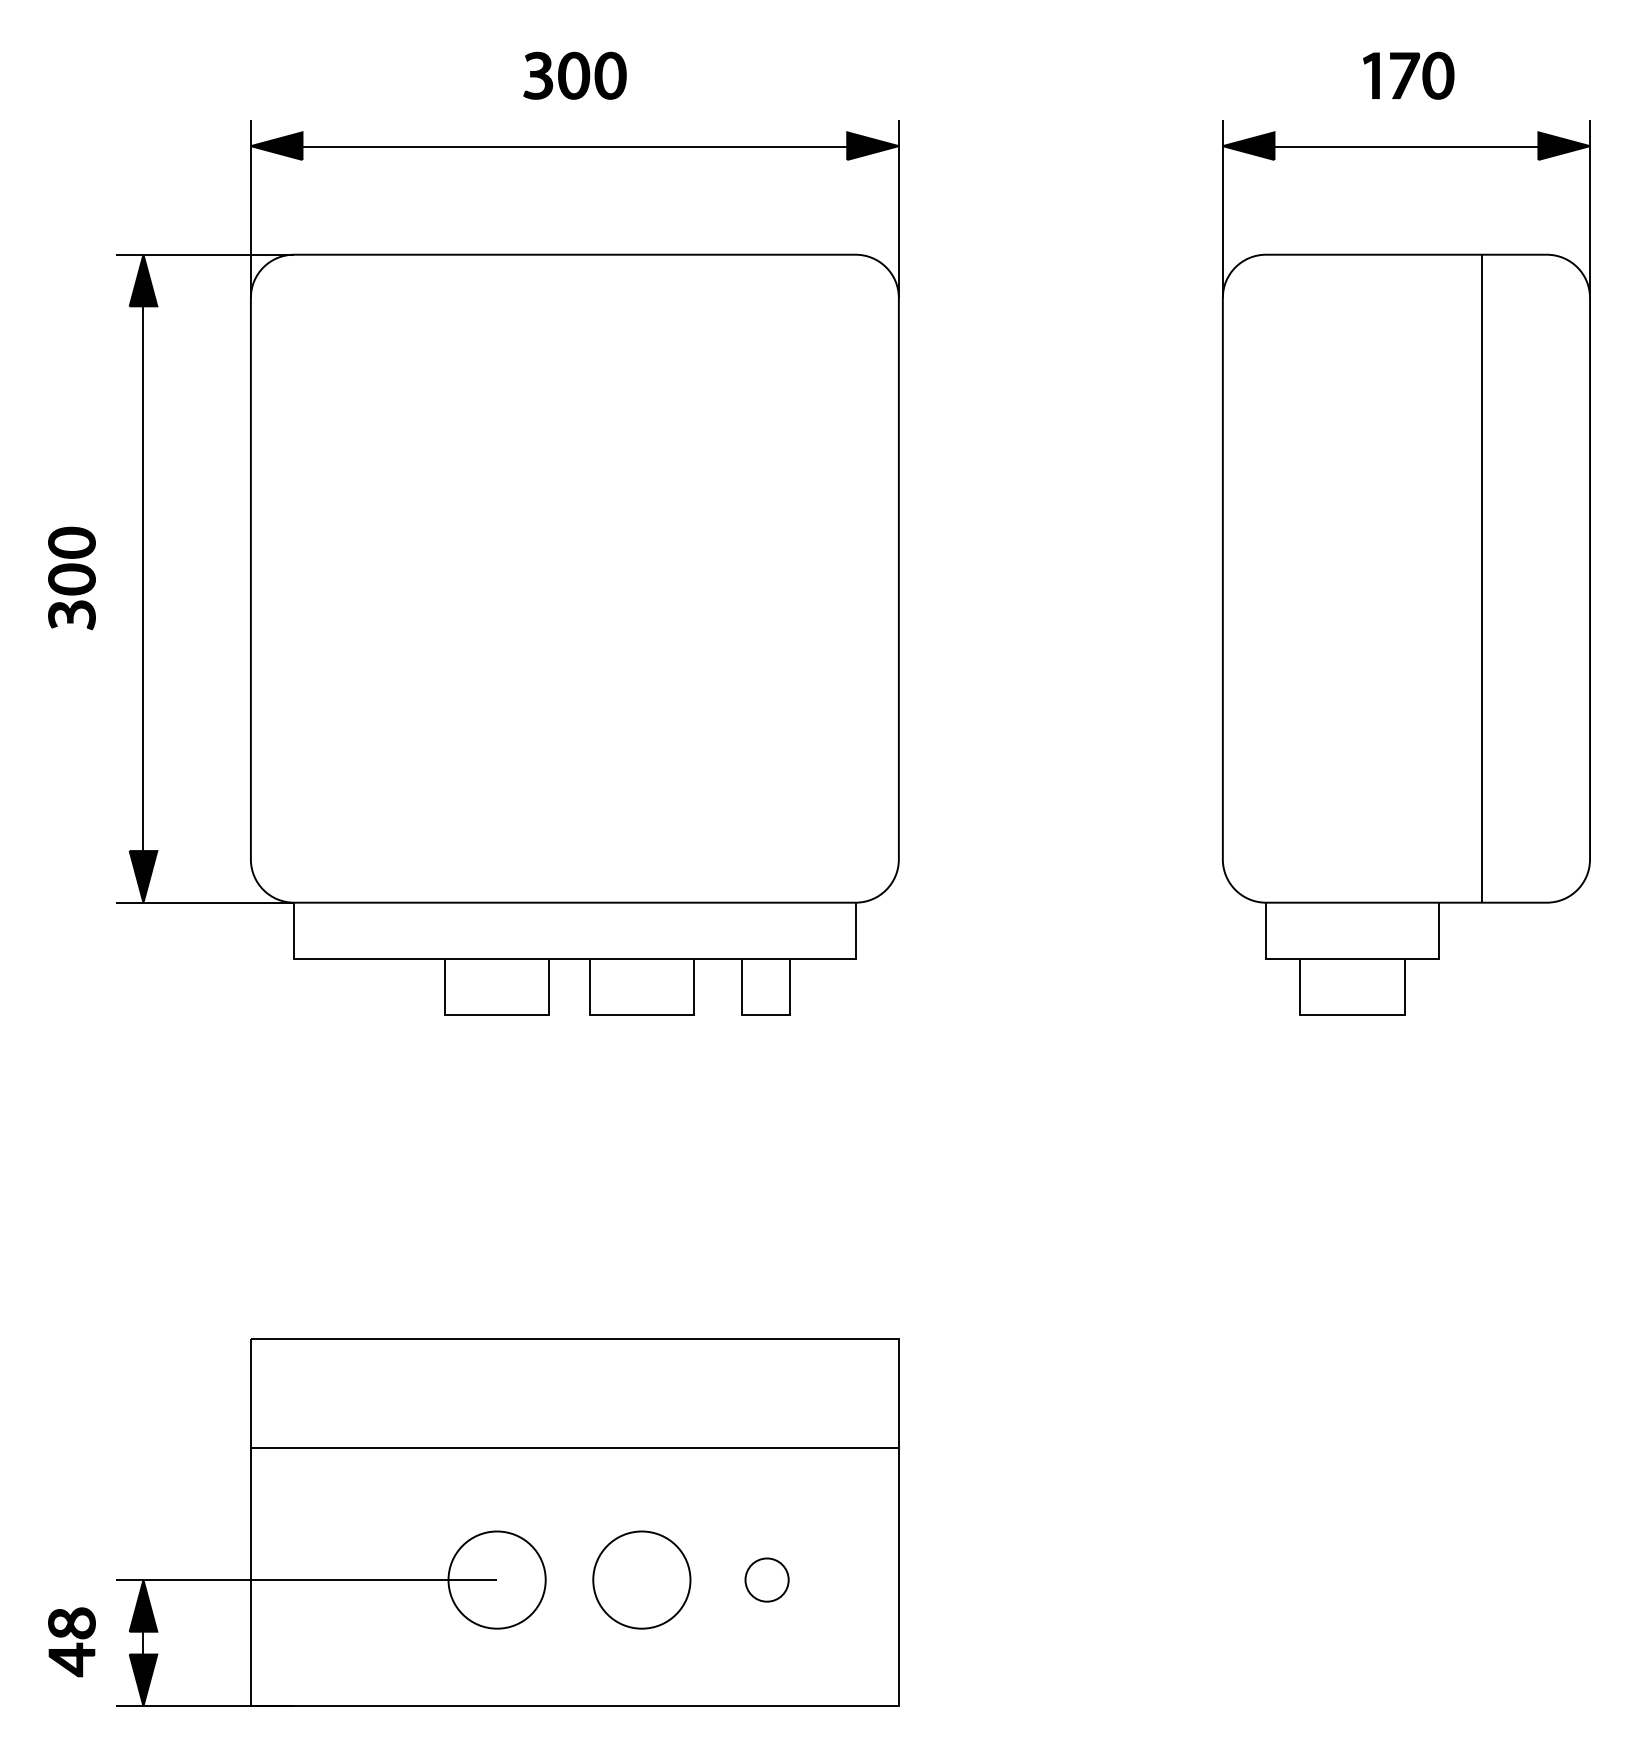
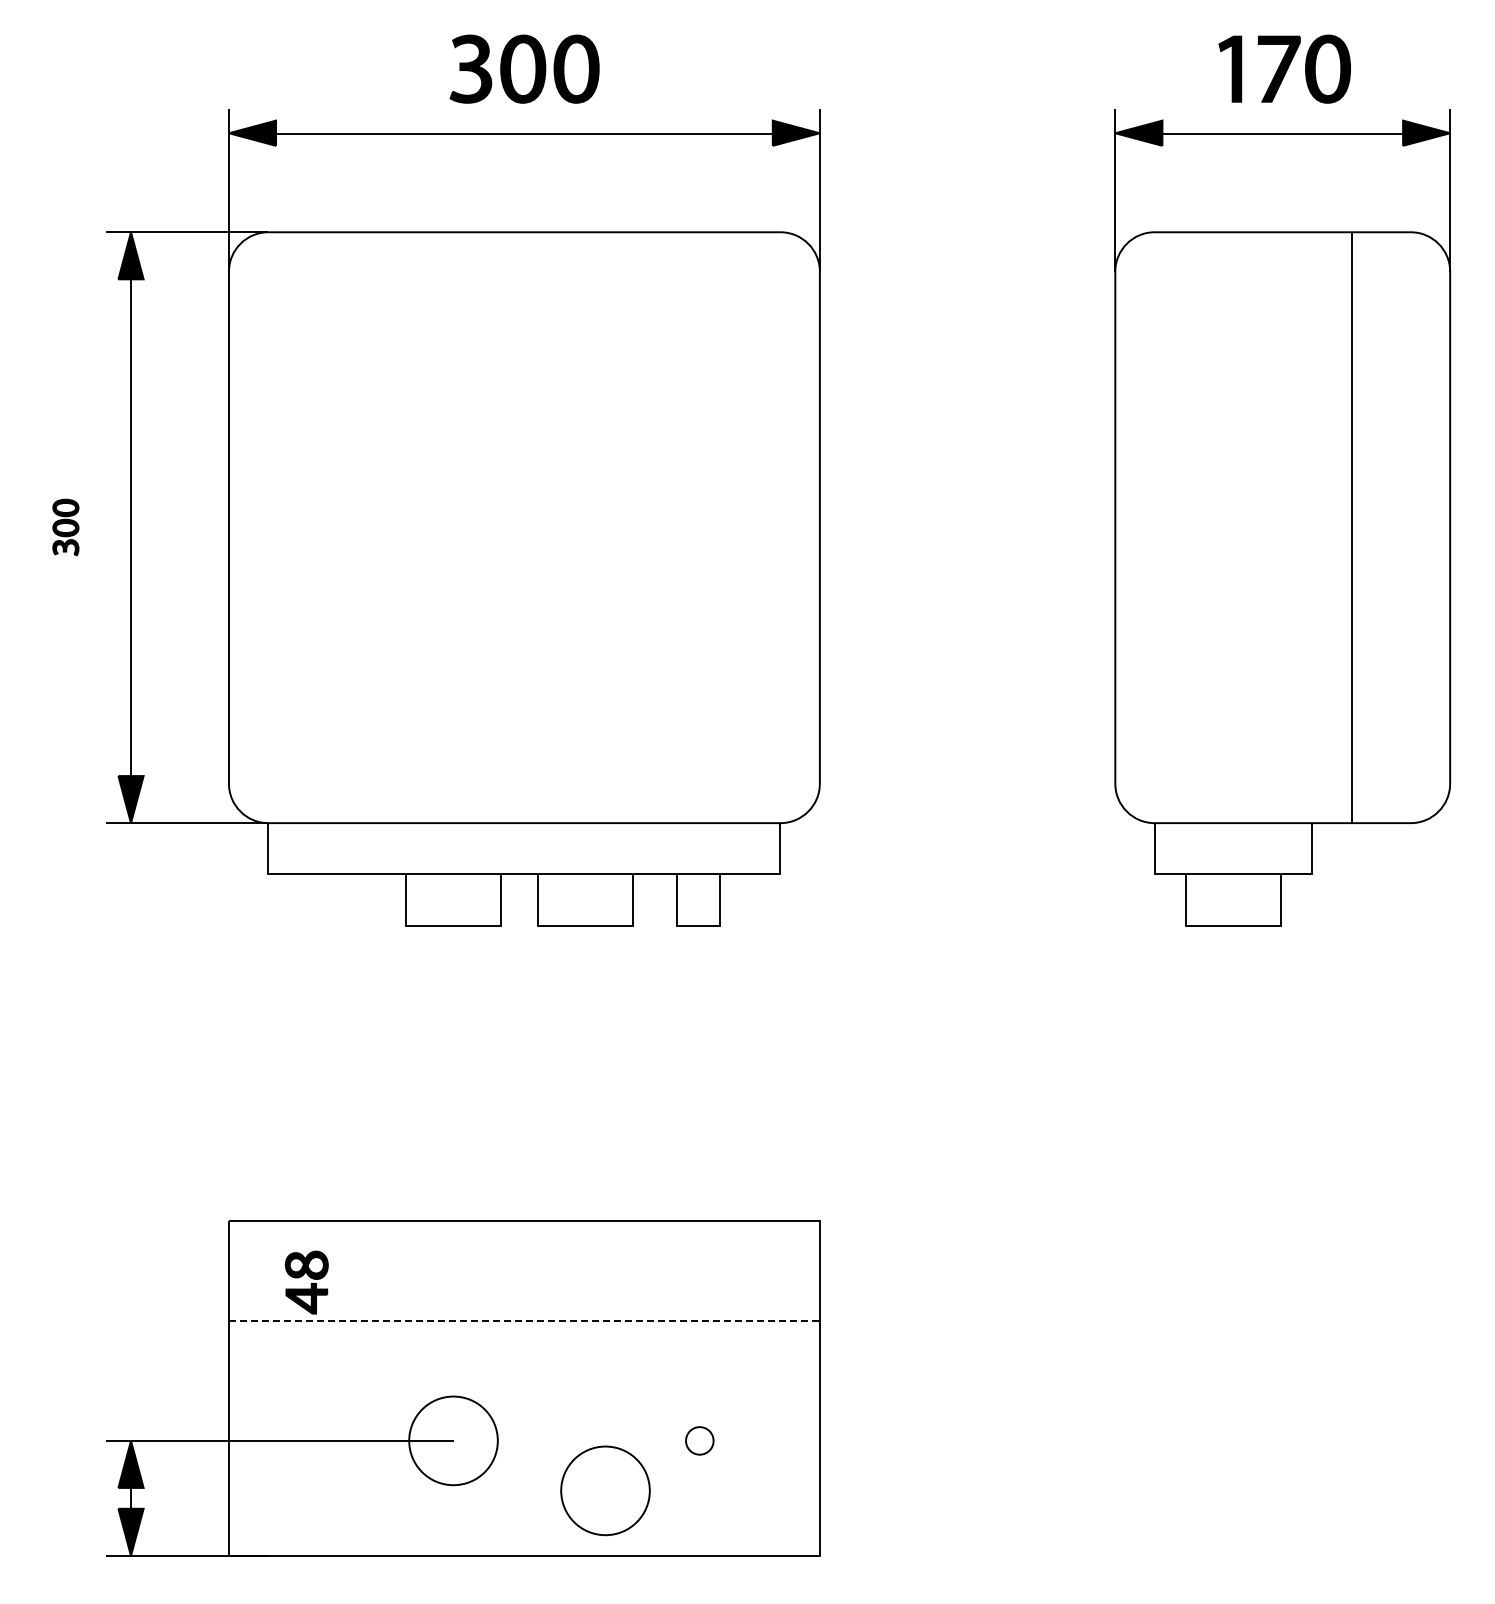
part: (574, 75) -> (524, 68), size x1.6
part: (1408, 75) -> (1284, 68), size x1.6
part: (71, 578) -> (65, 527), size x0.6
line: (574, 1448) -> (524, 1320), solid -> dashed
part: (641, 1579) -> (605, 1490), moved
part: (766, 1579) -> (699, 1440), size x0.7
part: (71, 1642) -> (306, 1282), moved

